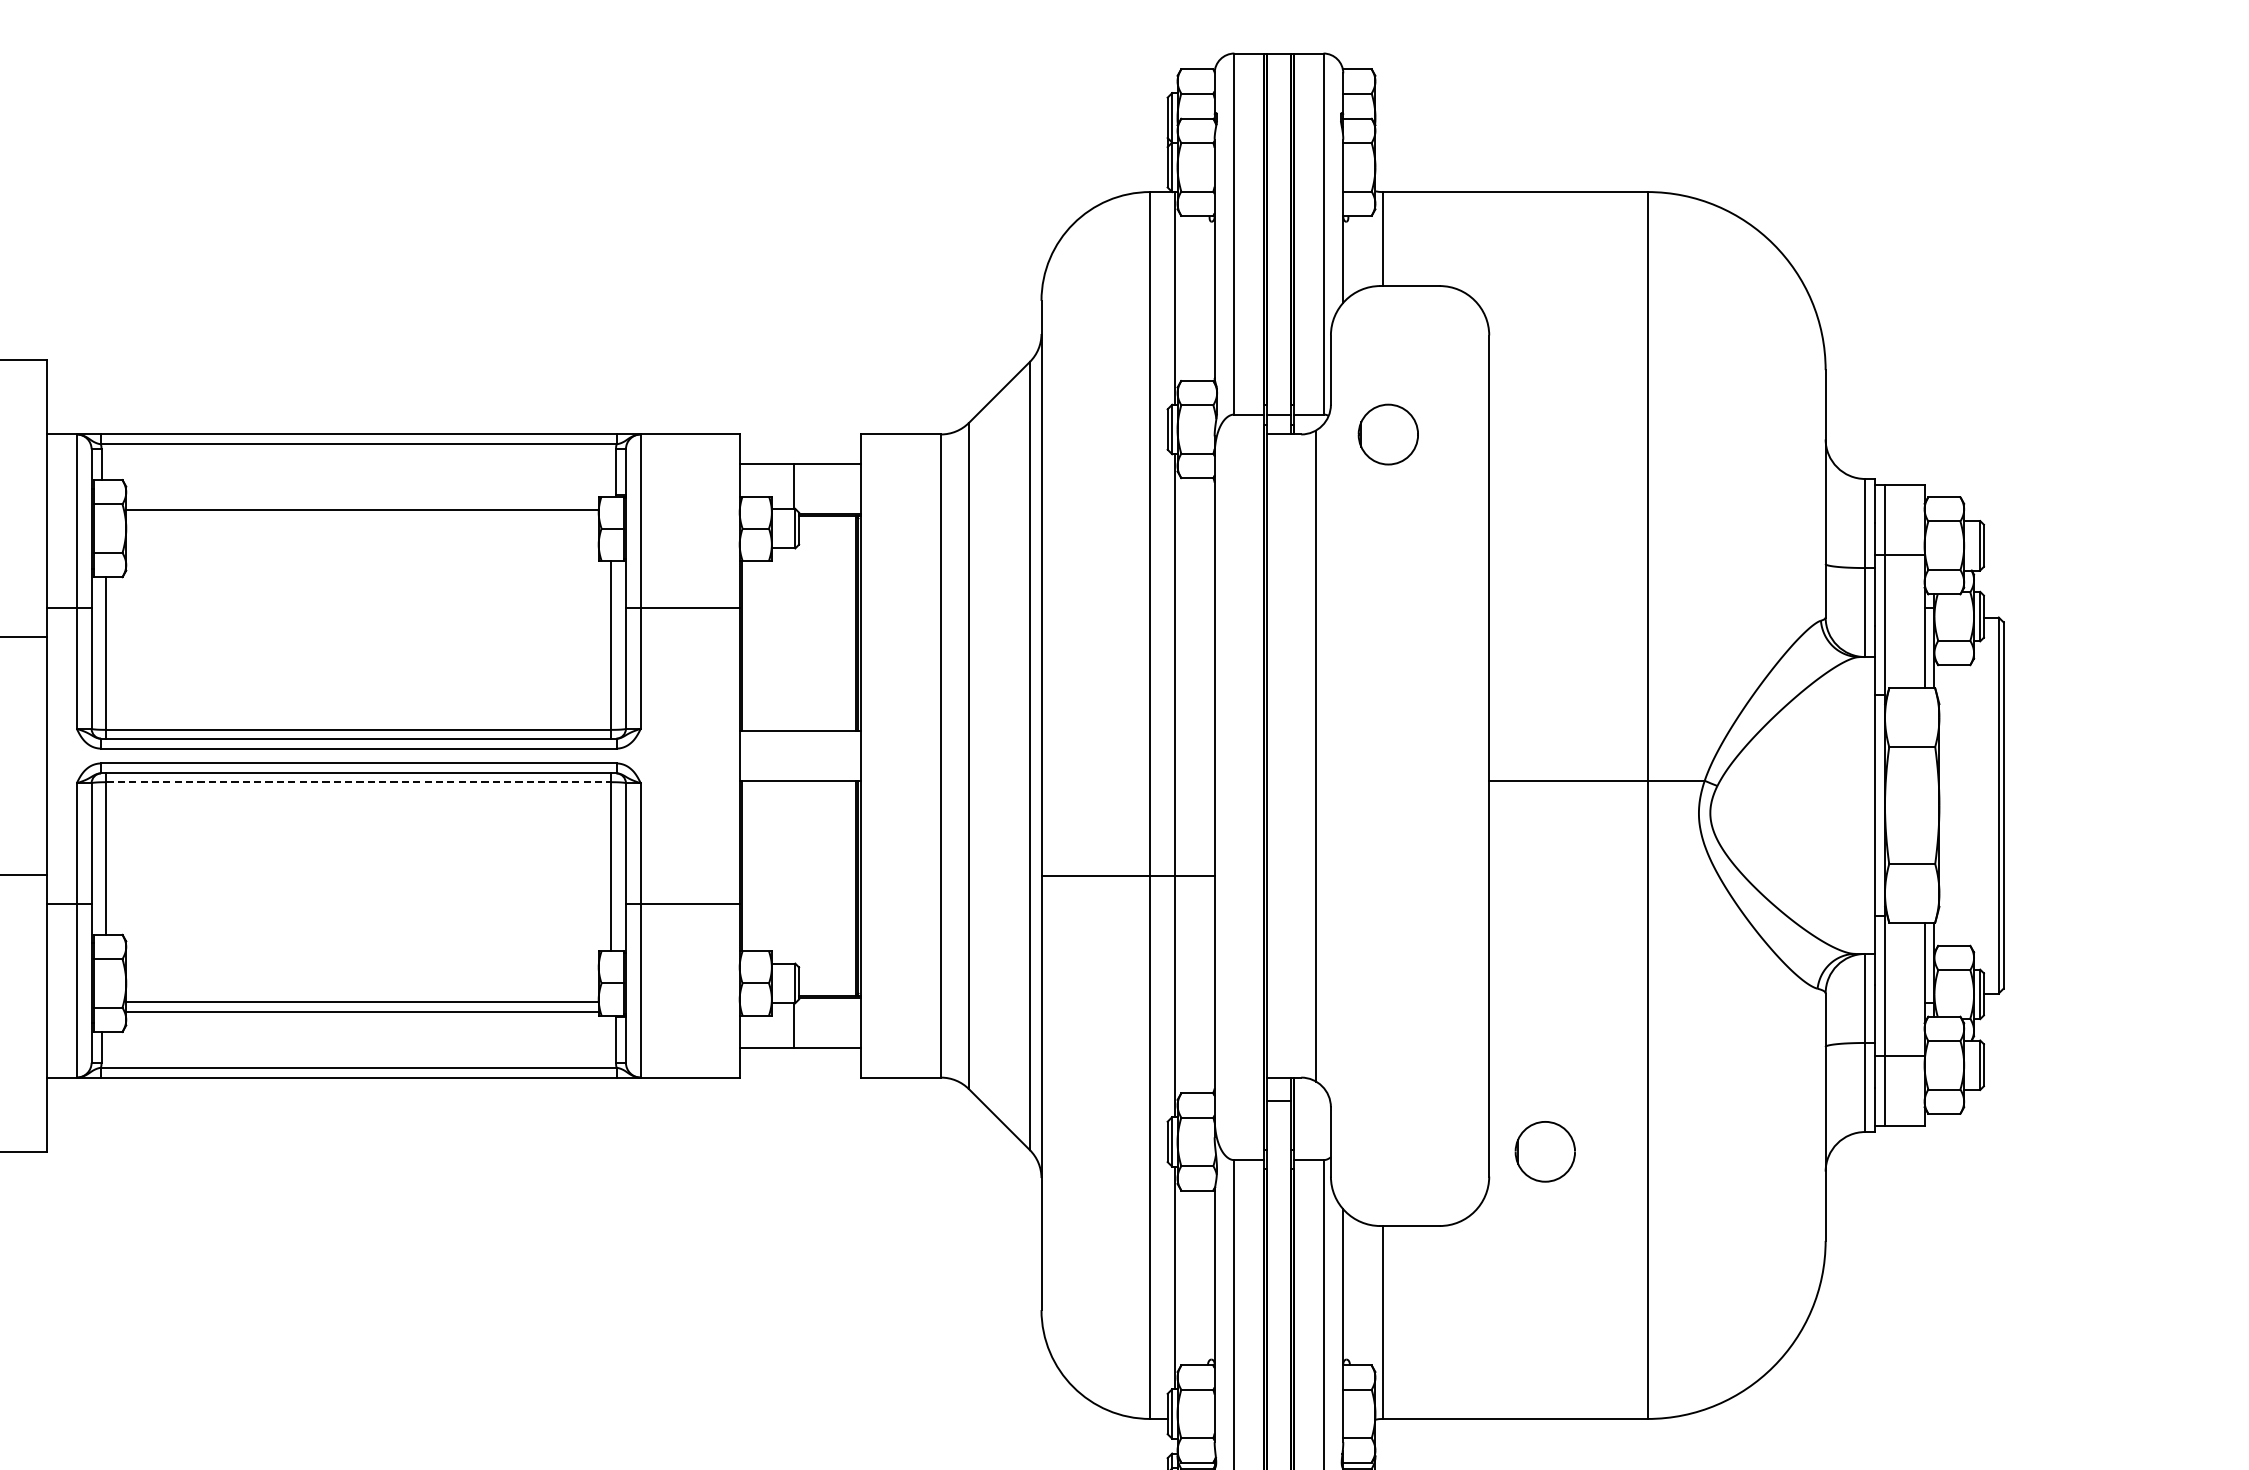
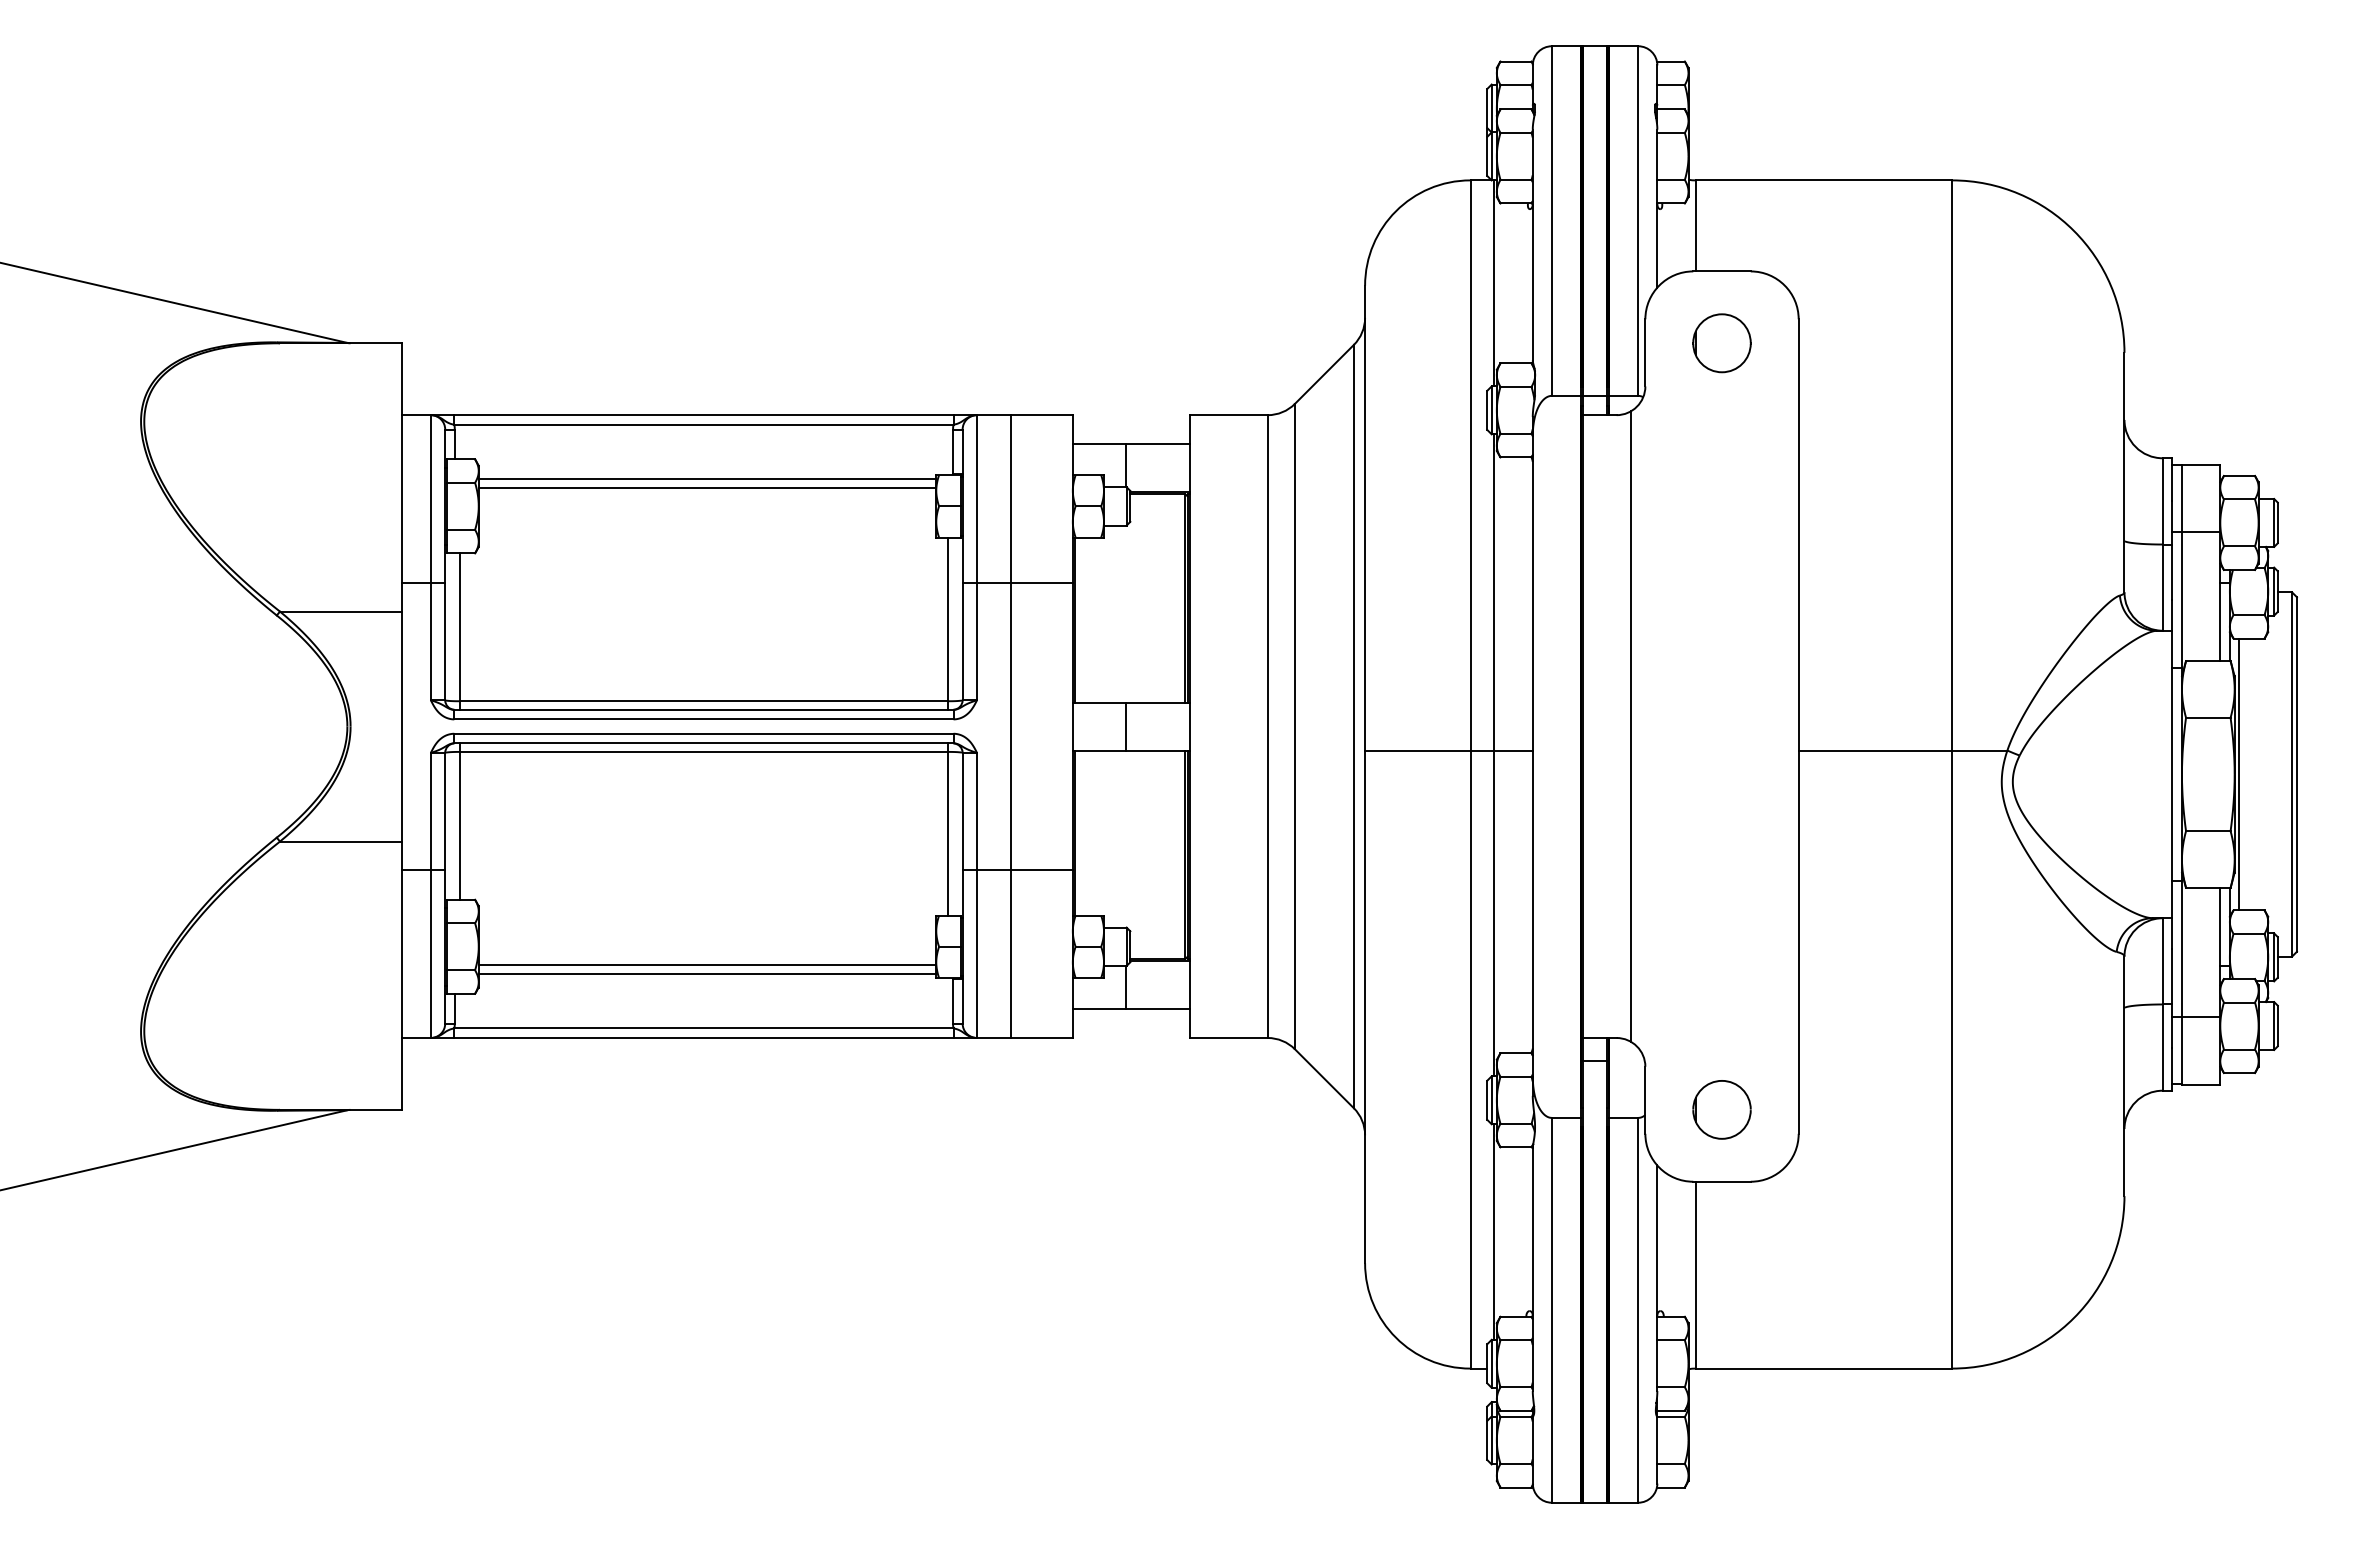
part: (1387, 434) -> (1721, 343), moved
line: (362, 499) -> (707, 478), added
line: (675, 755) -> (1010, 726), added
line: (794, 755) -> (1125, 726), added
line: (359, 781) -> (704, 751), dashed -> solid
line: (1944, 805) -> (2239, 774), added
line: (1127, 875) -> (1448, 750), moved
part: (1544, 1151) -> (1721, 1109), moved

